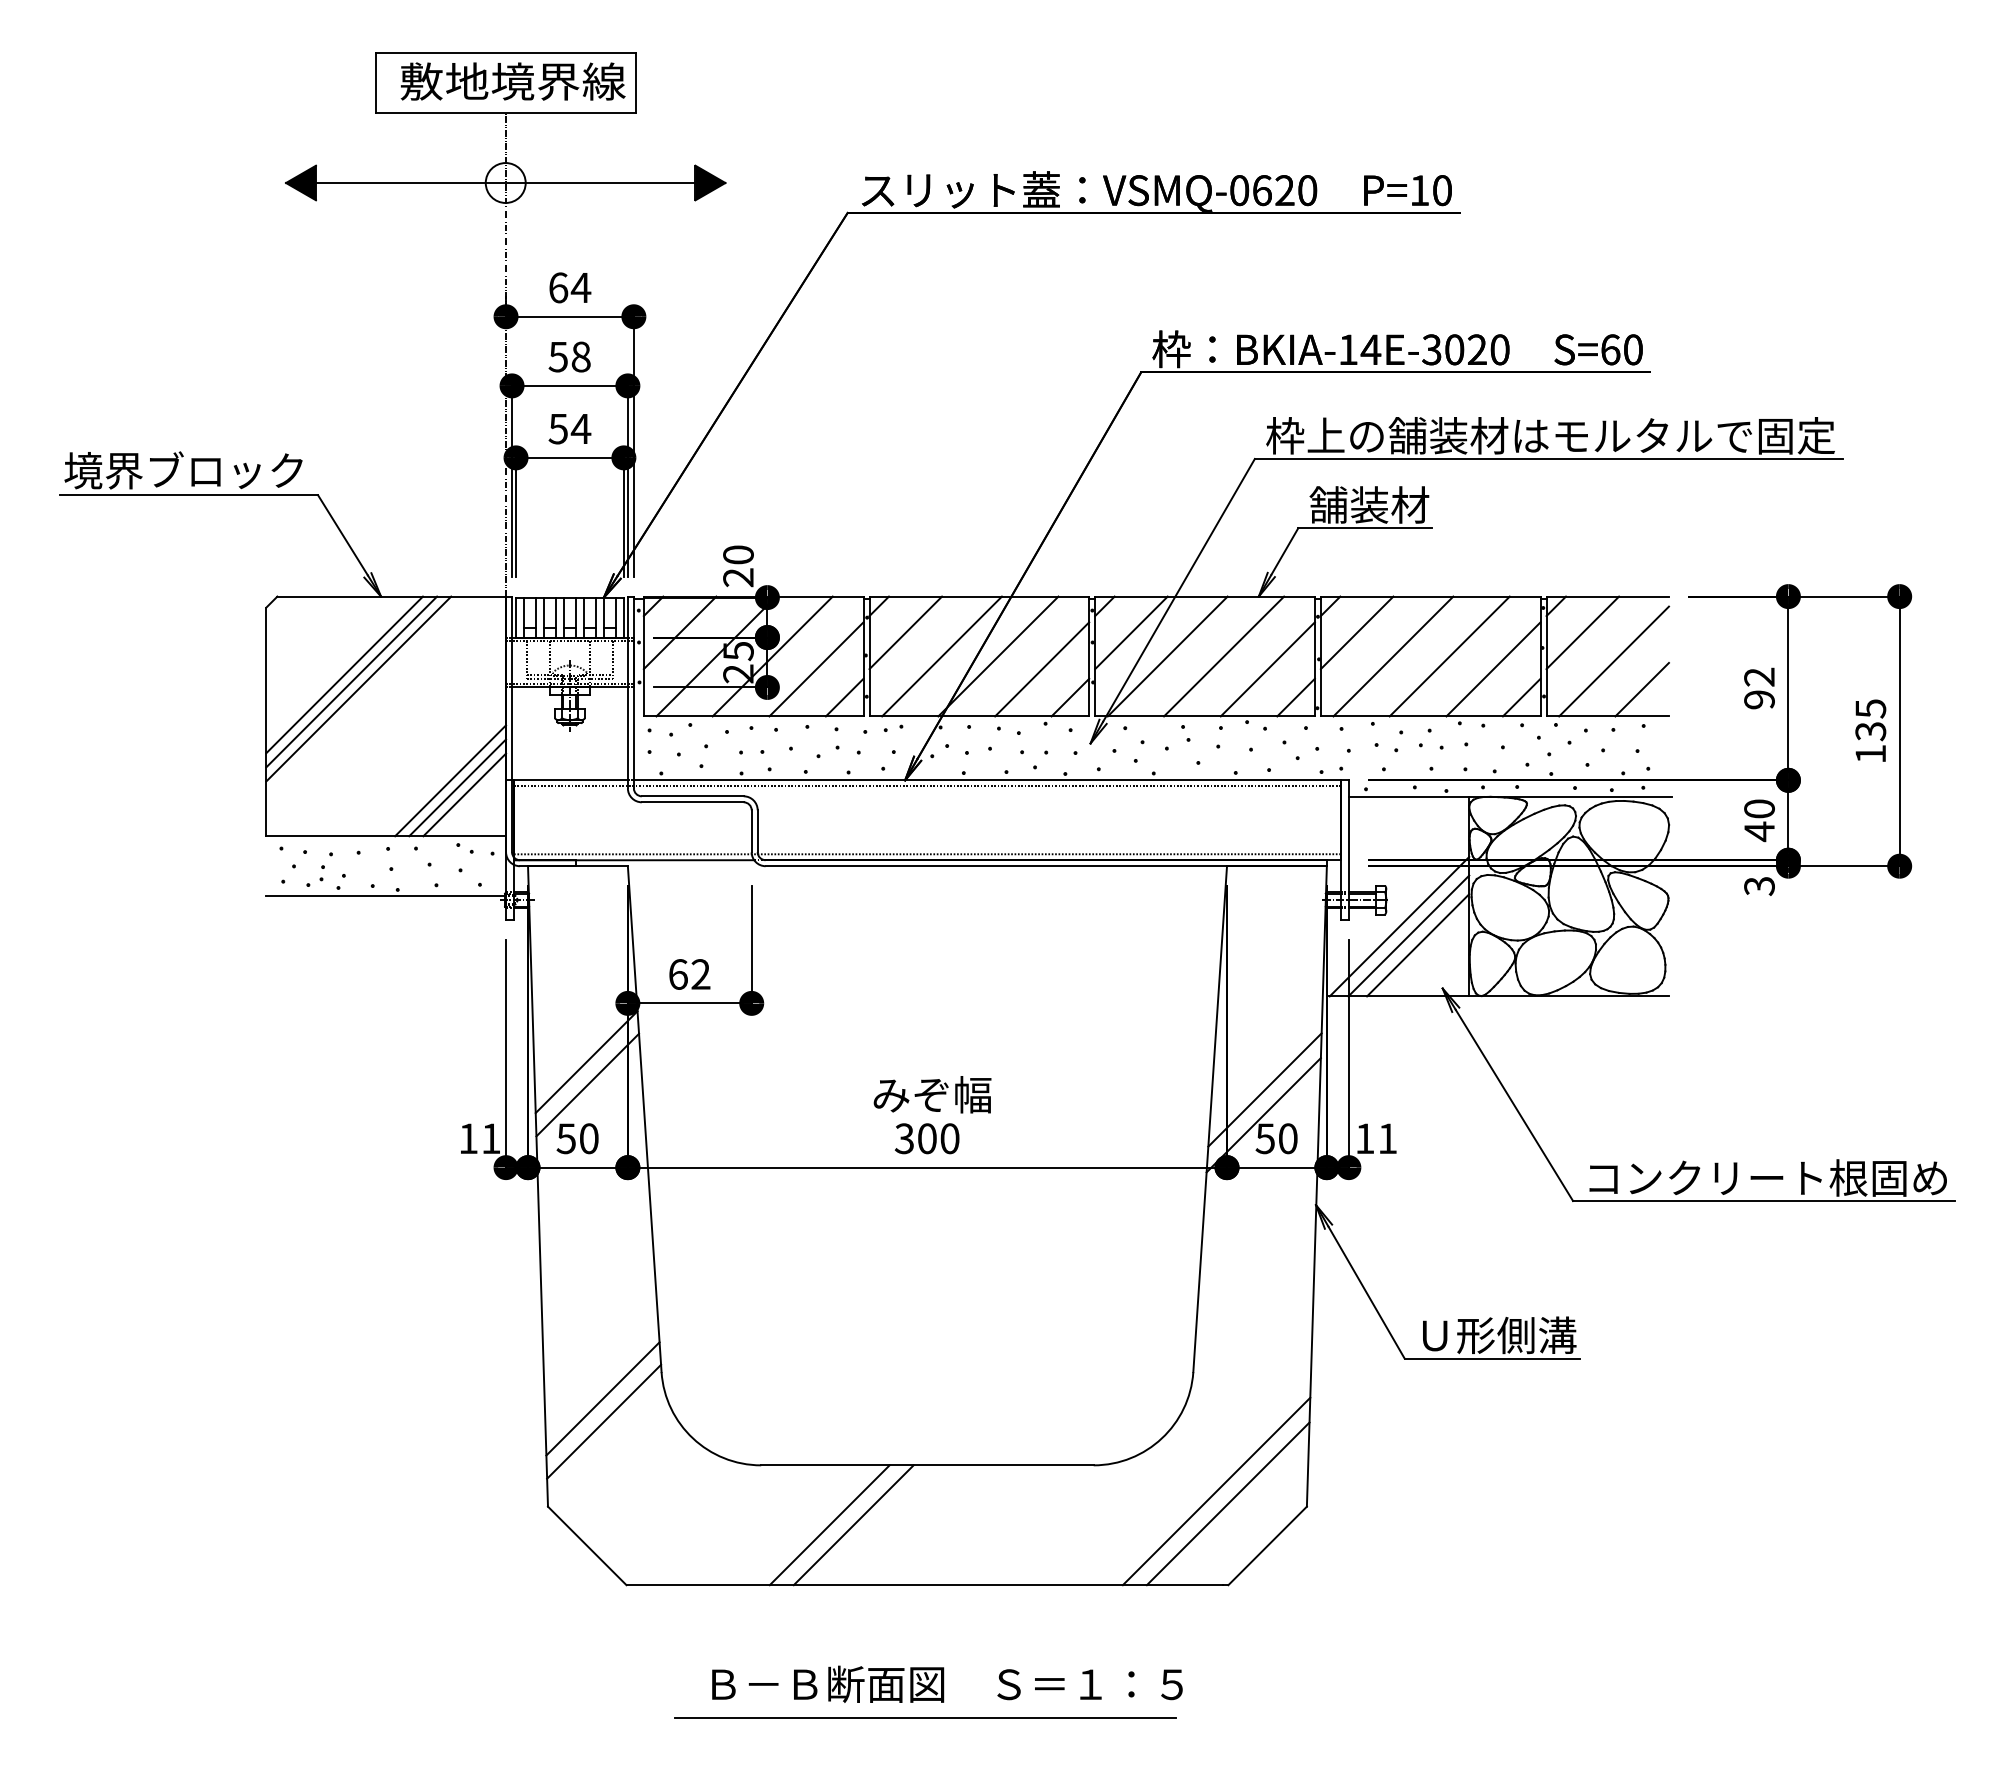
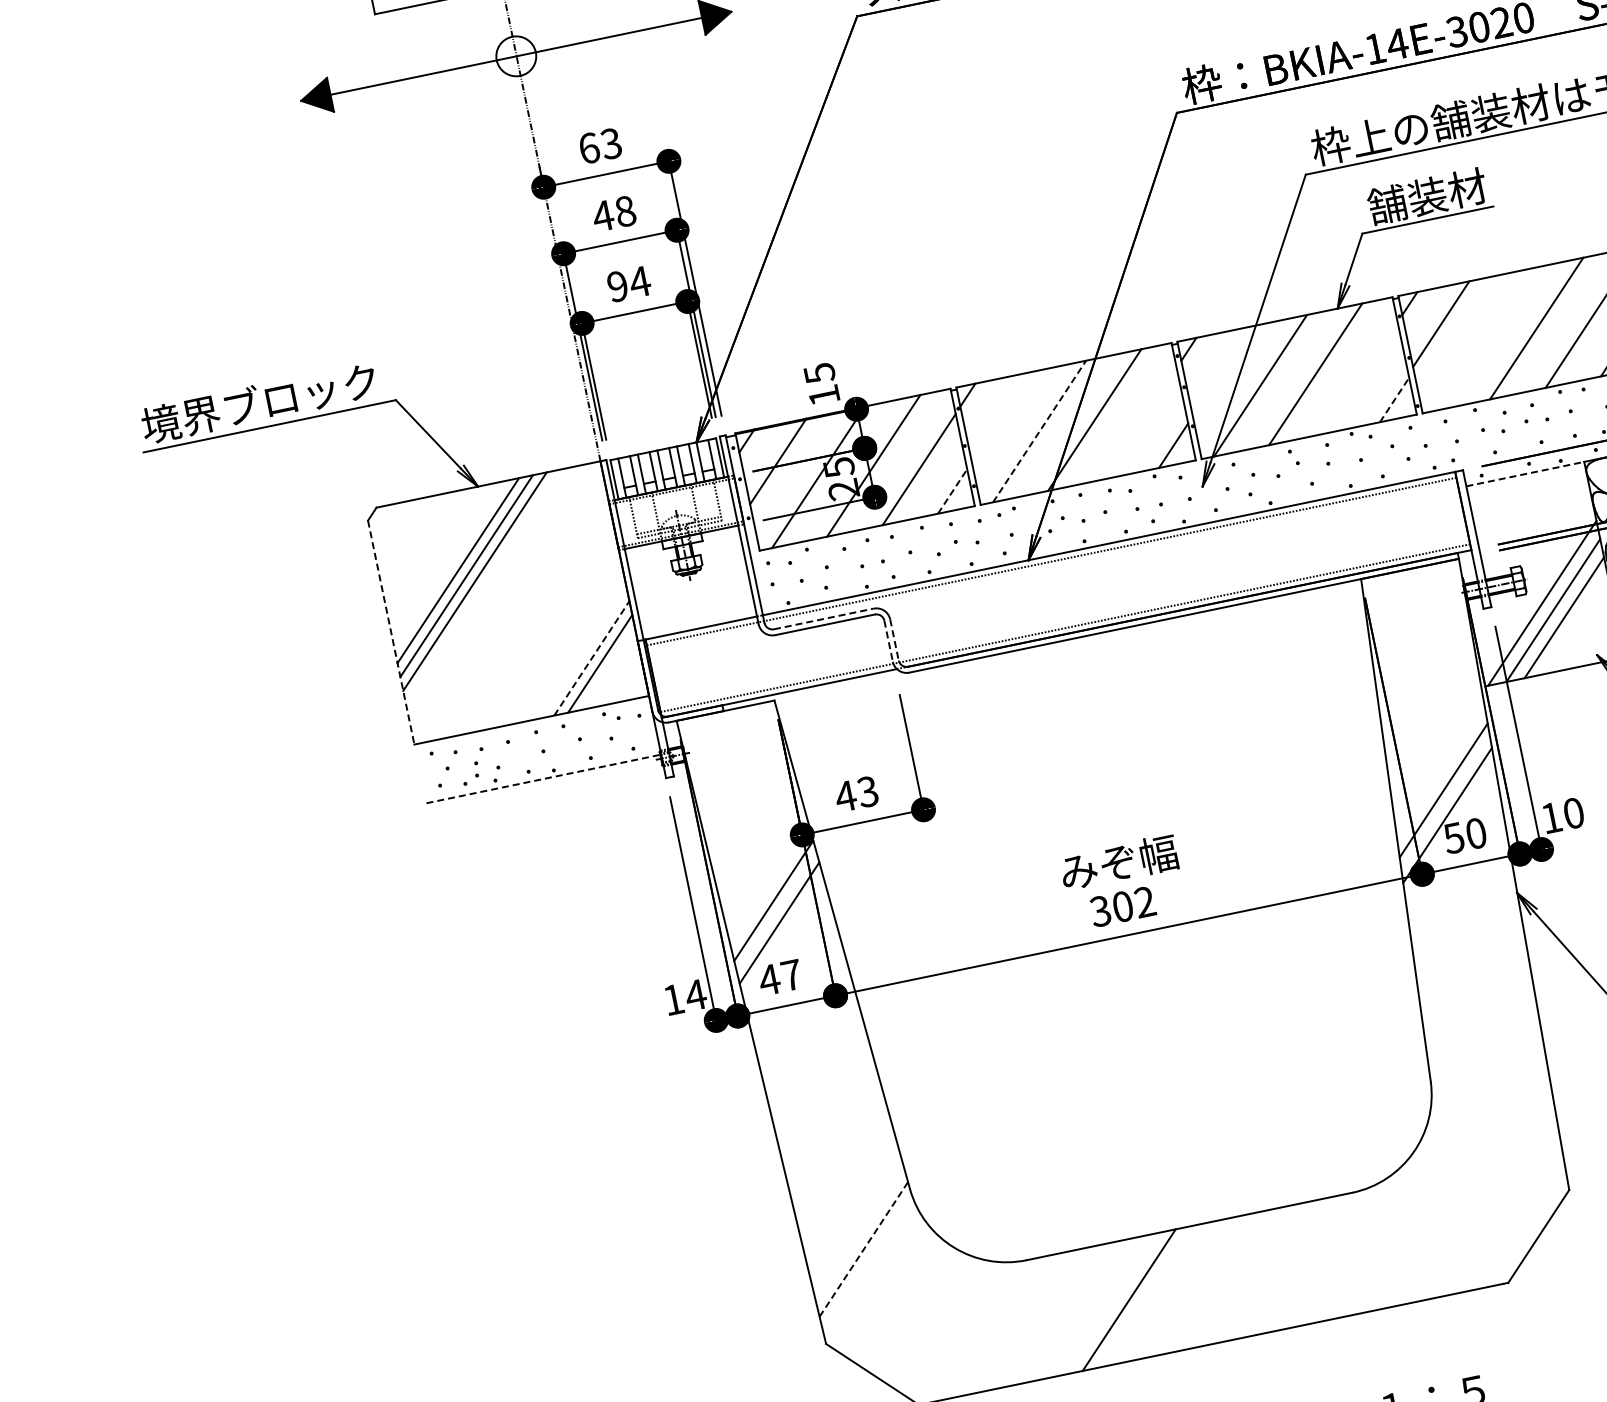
text: (580, 287) -> (610, 143), 64 -> 63
text: (558, 357) -> (603, 216), 58 -> 48
text: (557, 428) -> (616, 286), 54 -> 94
text: (738, 566) -> (821, 384), 20 -> 15
line: (905, 632) -> (998, 415), removed
line: (1131, 632) -> (1220, 369), removed
line: (942, 656) -> (1040, 431), solid -> dashed
line: (1393, 656) -> (1481, 339), removed
line: (1042, 669) -> (1140, 423), removed
line: (1267, 669) -> (1360, 378), removed
line: (844, 697) -> (952, 491), solid -> dashed
line: (1296, 697) -> (1394, 399), solid -> dashed
line: (266, 722) -> (391, 633), solid -> dashed
line: (450, 780) -> (583, 652), removed
line: (458, 787) -> (592, 657), solid -> dashed
line: (692, 796) -> (823, 619), solid -> dashed
line: (1409, 796) -> (1525, 473), solid -> dashed
line: (751, 831) -> (888, 641), solid -> dashed
line: (757, 831) -> (894, 640), solid -> dashed
line: (386, 896) -> (544, 779), solid -> dashed
text: (689, 974) -> (856, 794), 62 -> 43
text: (490, 1138) -> (695, 995), 11 -> 14
text: (577, 1138) -> (780, 977), 50 -> 47
text: (949, 1138) -> (1144, 902), 300 -> 302
text: (1387, 1138) -> (1573, 813), 11 -> 10
line: (602, 1398) -> (857, 1226), removed
line: (604, 1421) -> (864, 1249), solid -> dashed
line: (1216, 1491) -> (1477, 1193), removed
line: (1227, 1503) -> (1490, 1203), removed
line: (829, 1525) -> (1105, 1305), removed

